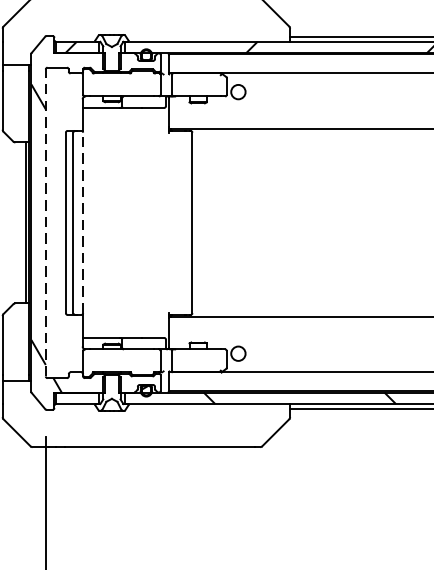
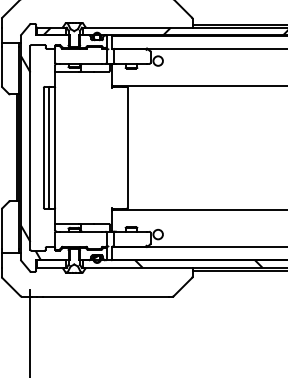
line: (45, 222) -> (30, 147), dashed -> solid
line: (83, 222) -> (55, 147), dashed -> solid

